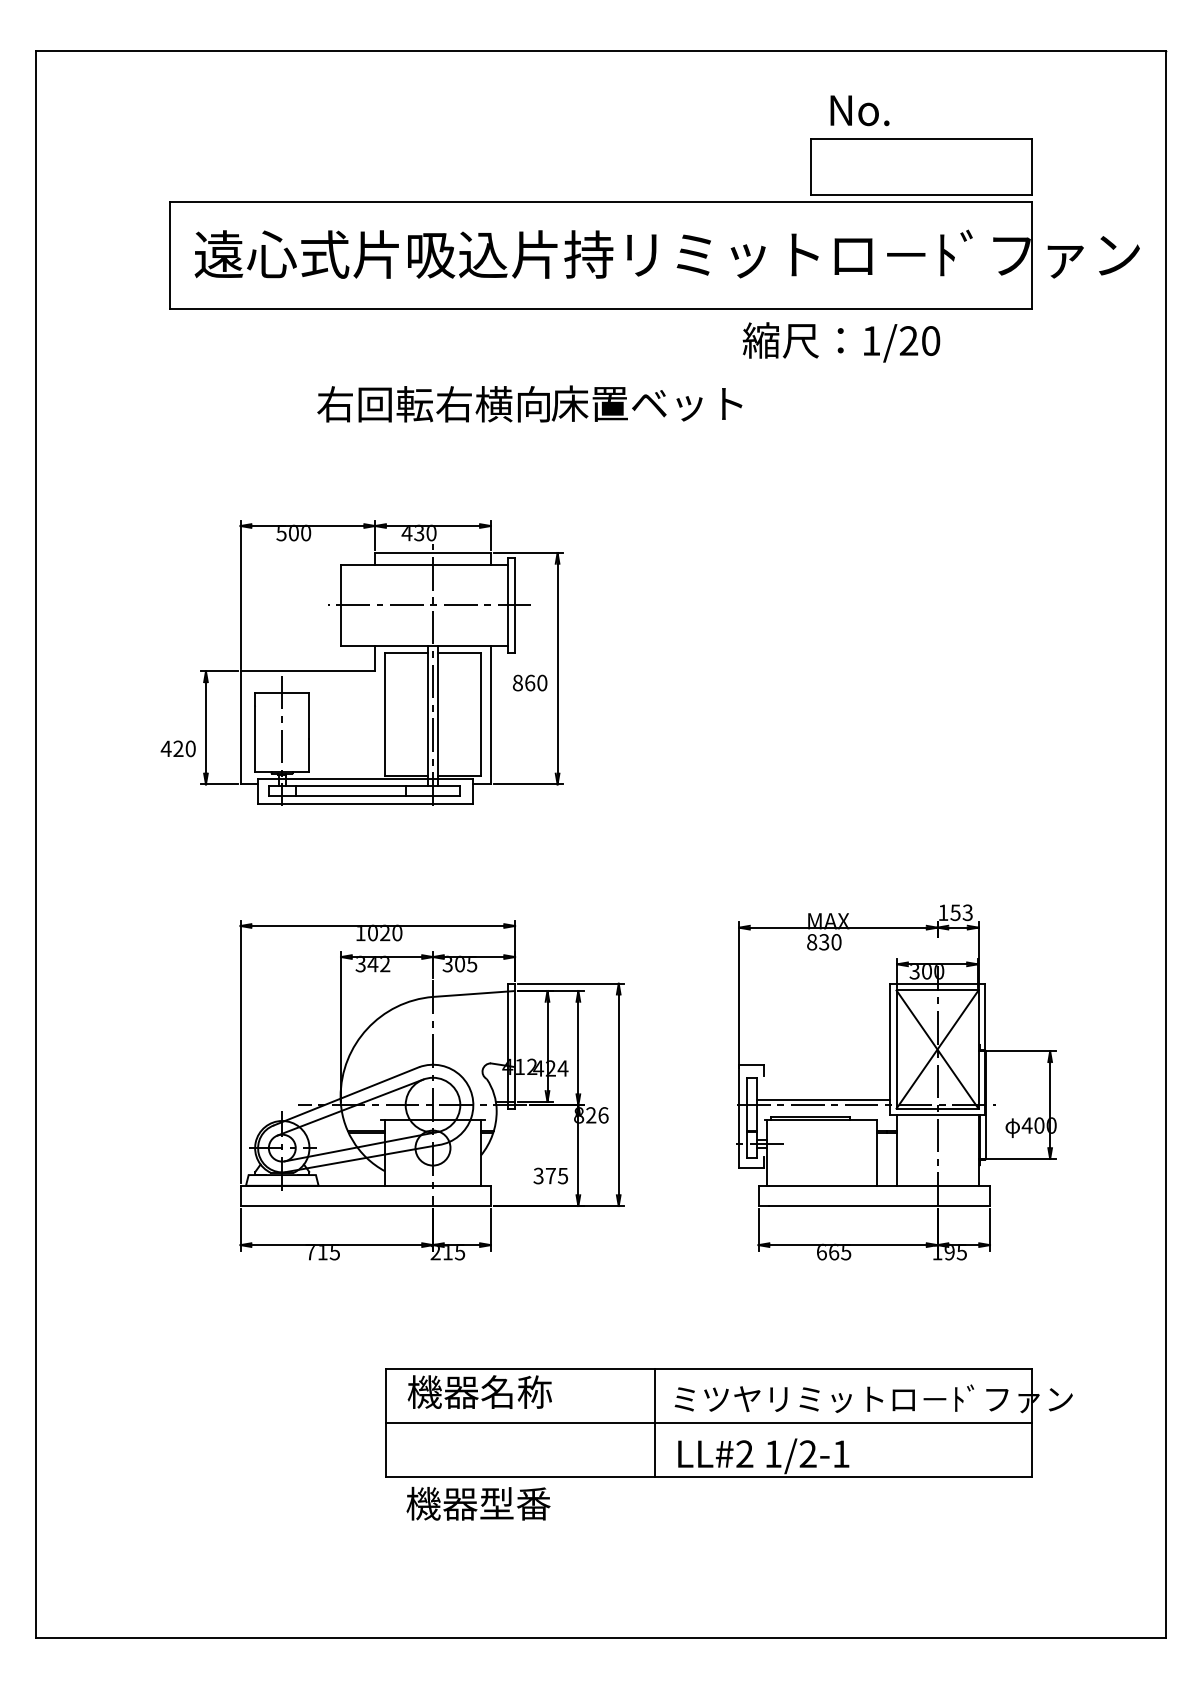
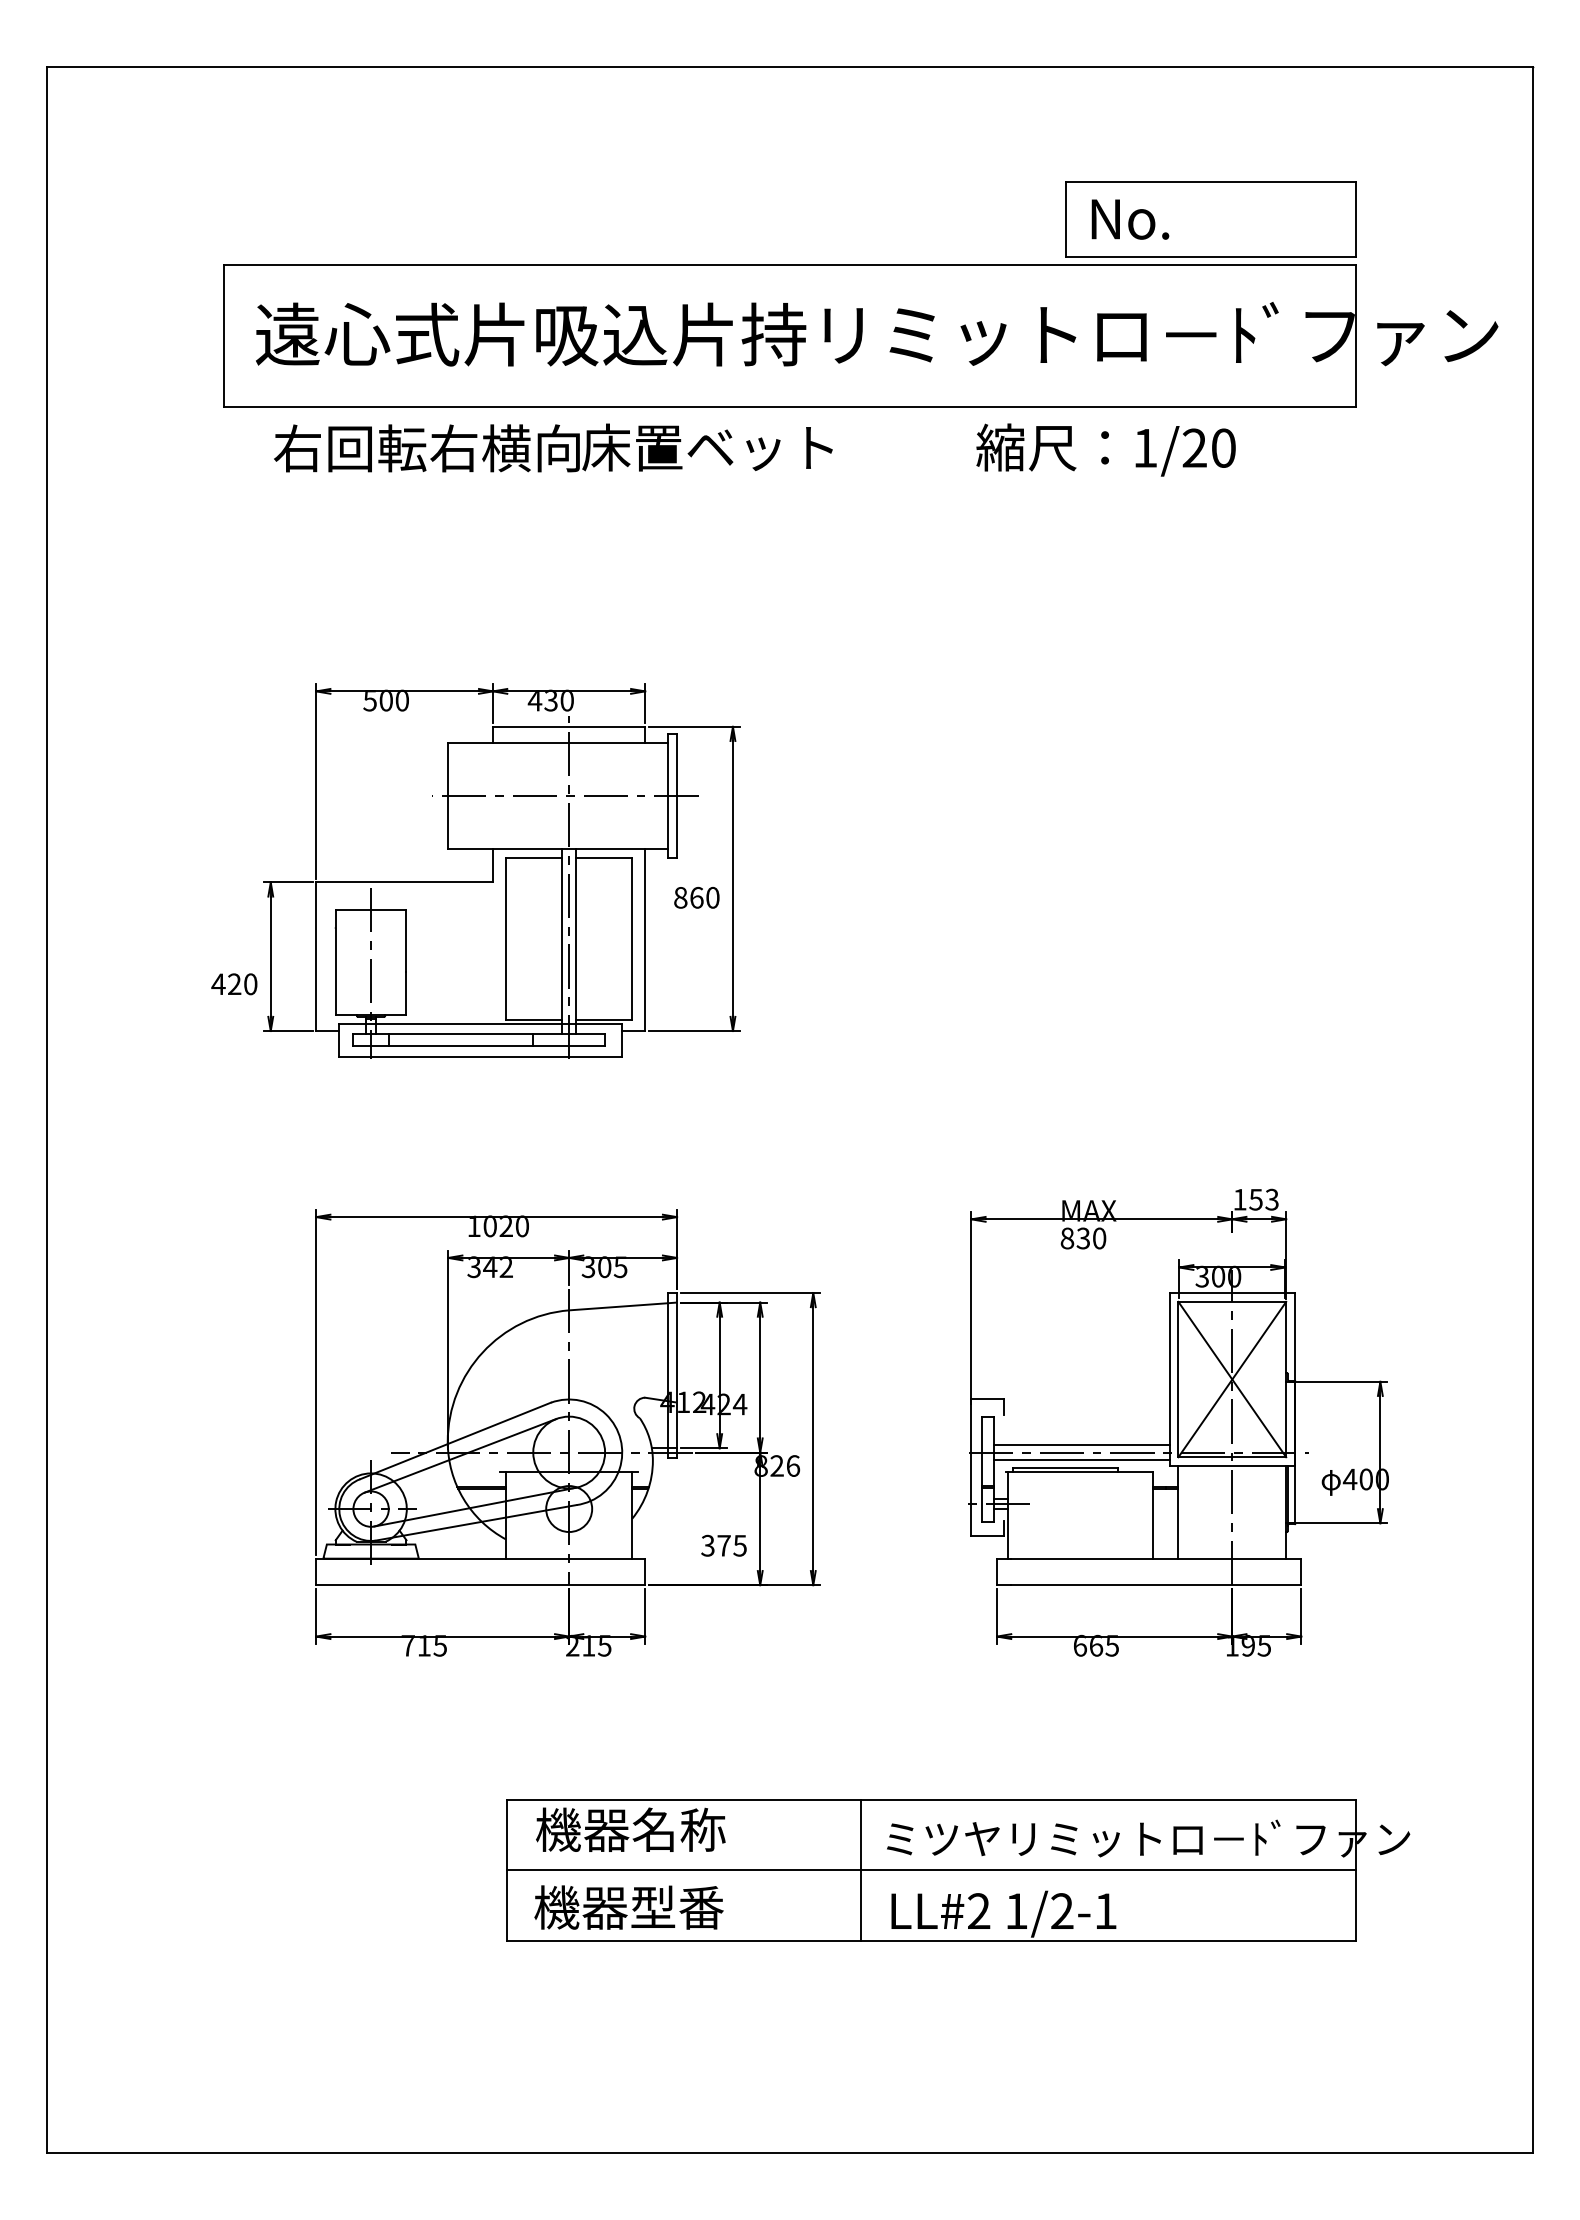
text: (860, 110) -> (1130, 219), moved
text: (529, 403) -> (553, 447), moved
line: (822, 1110) -> (1081, 1459), added
text: (478, 1503) -> (628, 1907), moved

